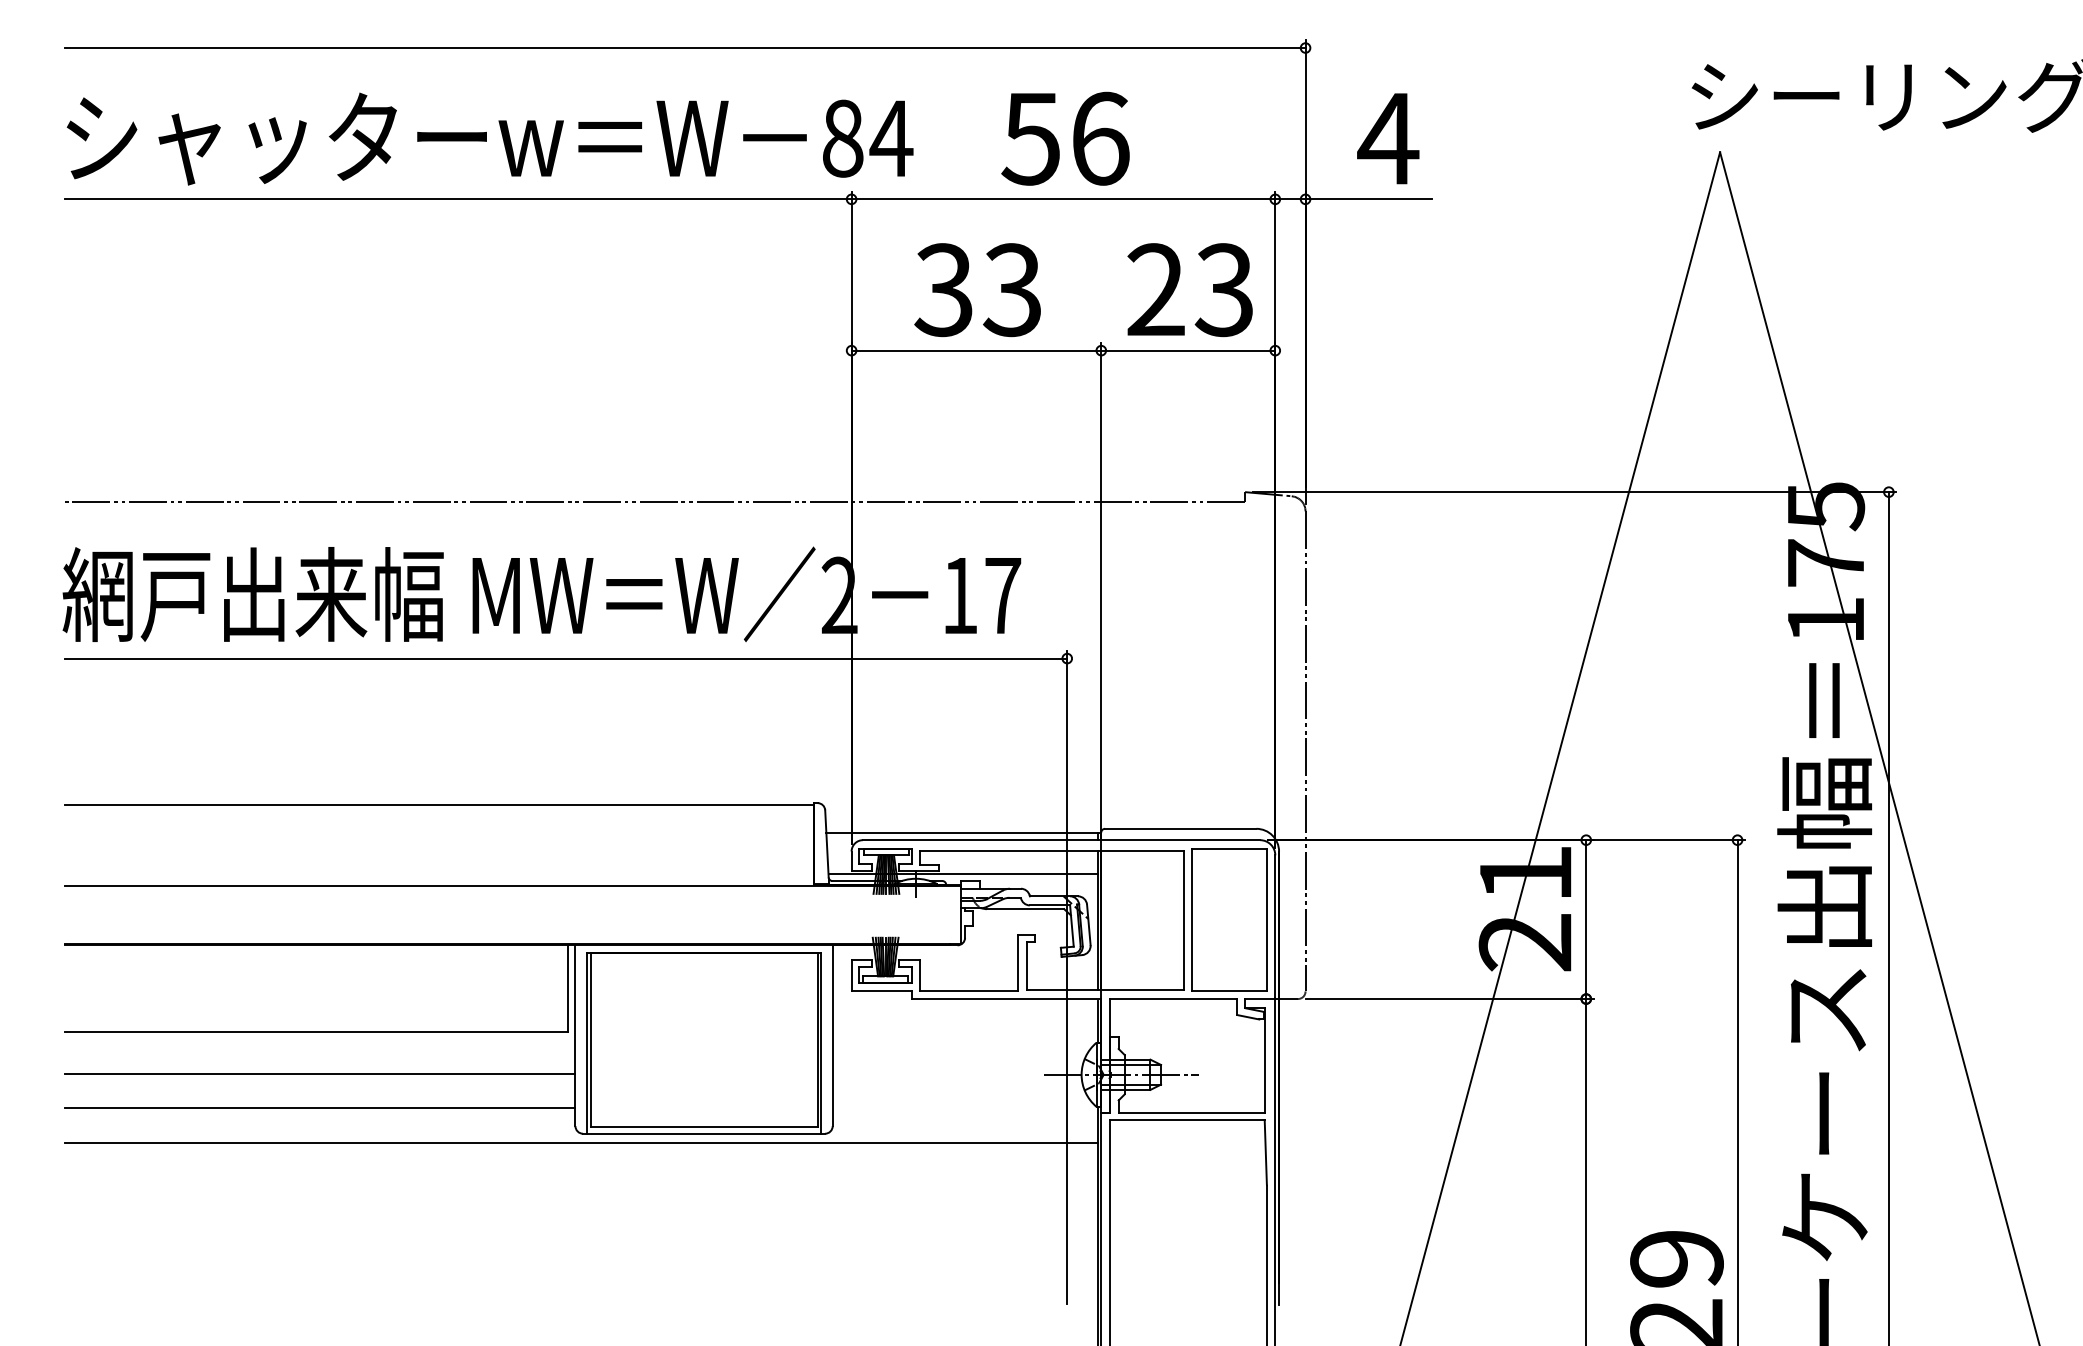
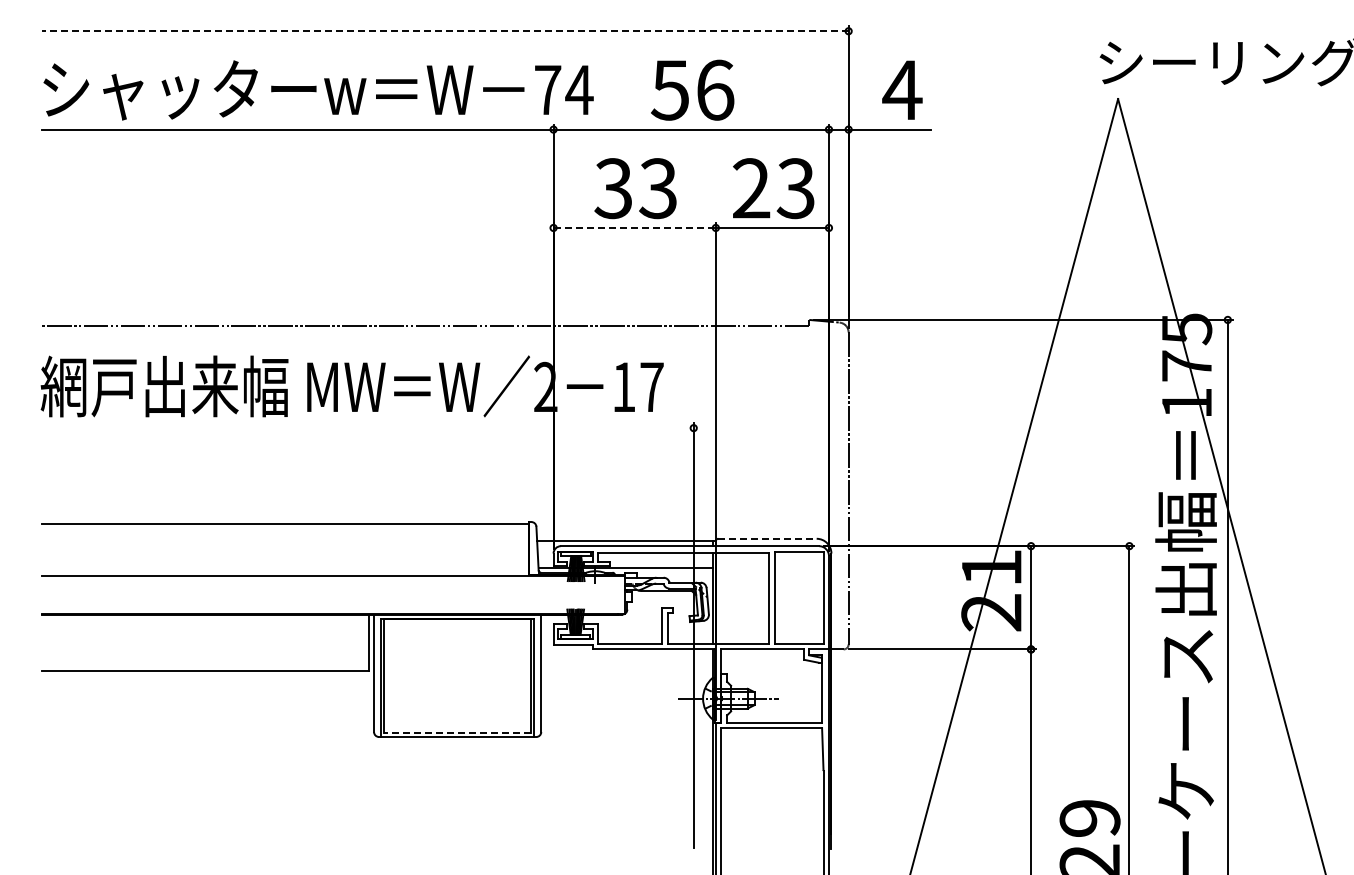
line: (683, 48) -> (444, 31), solid -> dashed
text: (843, 137) -> (548, 89), 84 -> 74
line: (977, 349) -> (635, 227), solid -> dashed
line: (565, 659) -> (367, 428), removed
line: (1180, 828) -> (767, 538), solid -> dashed
line: (320, 1074) -> (208, 698), removed
line: (320, 1108) -> (208, 720), removed
line: (703, 1126) -> (457, 732), solid -> dashed
line: (580, 1142) -> (377, 742), removed

